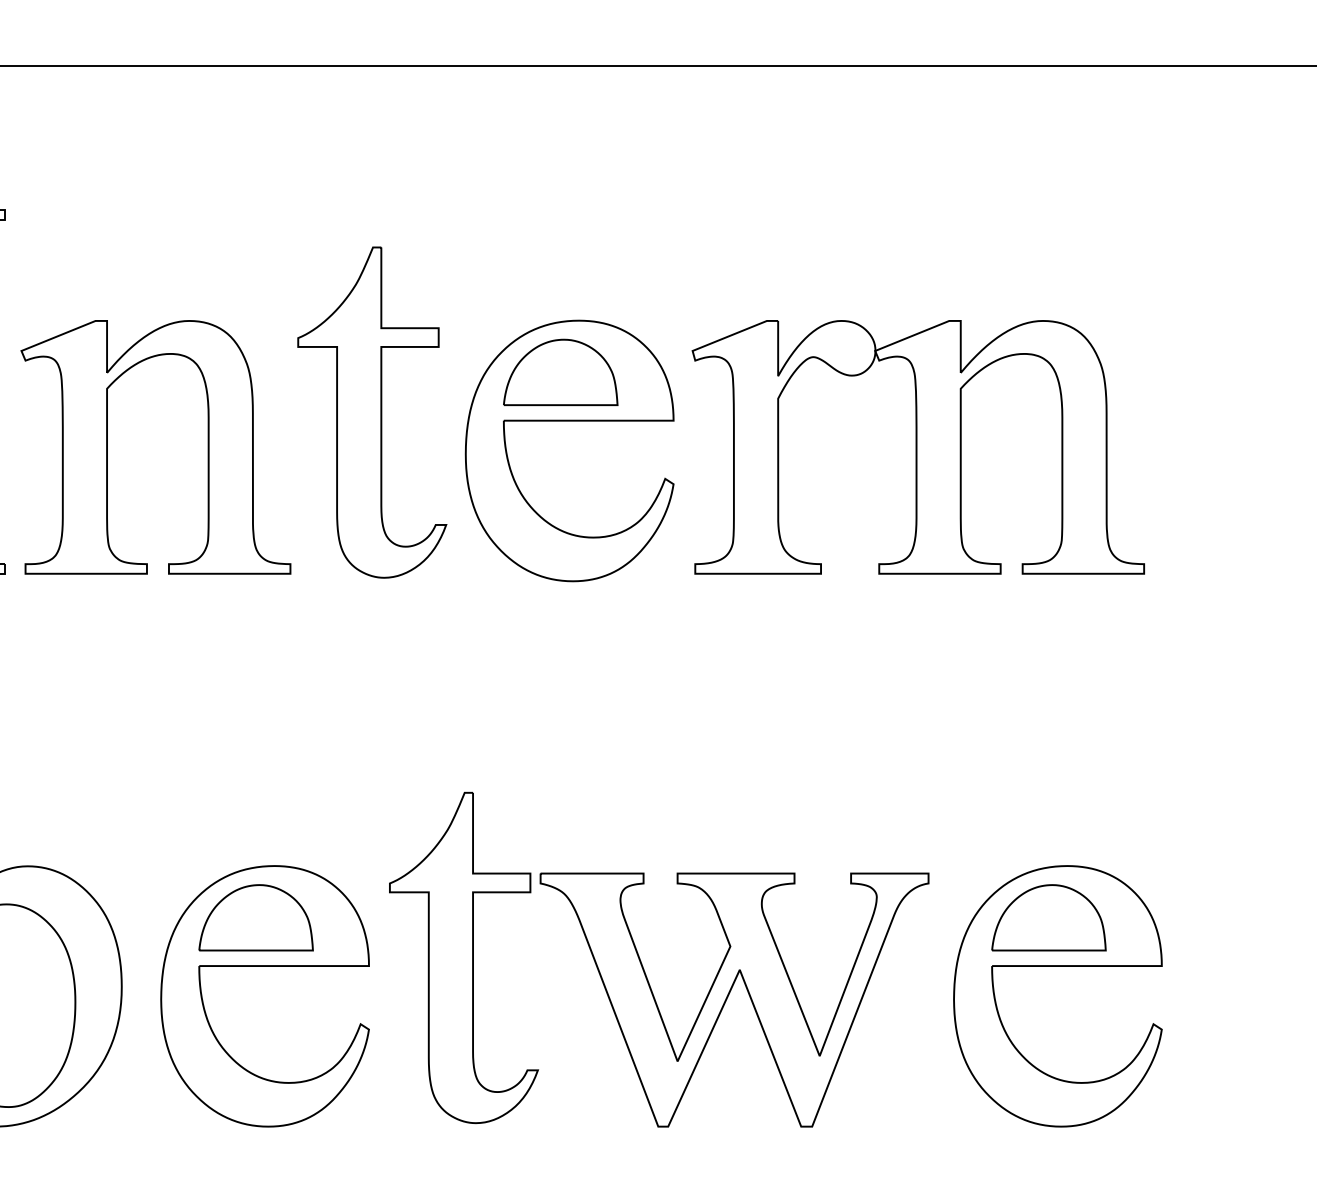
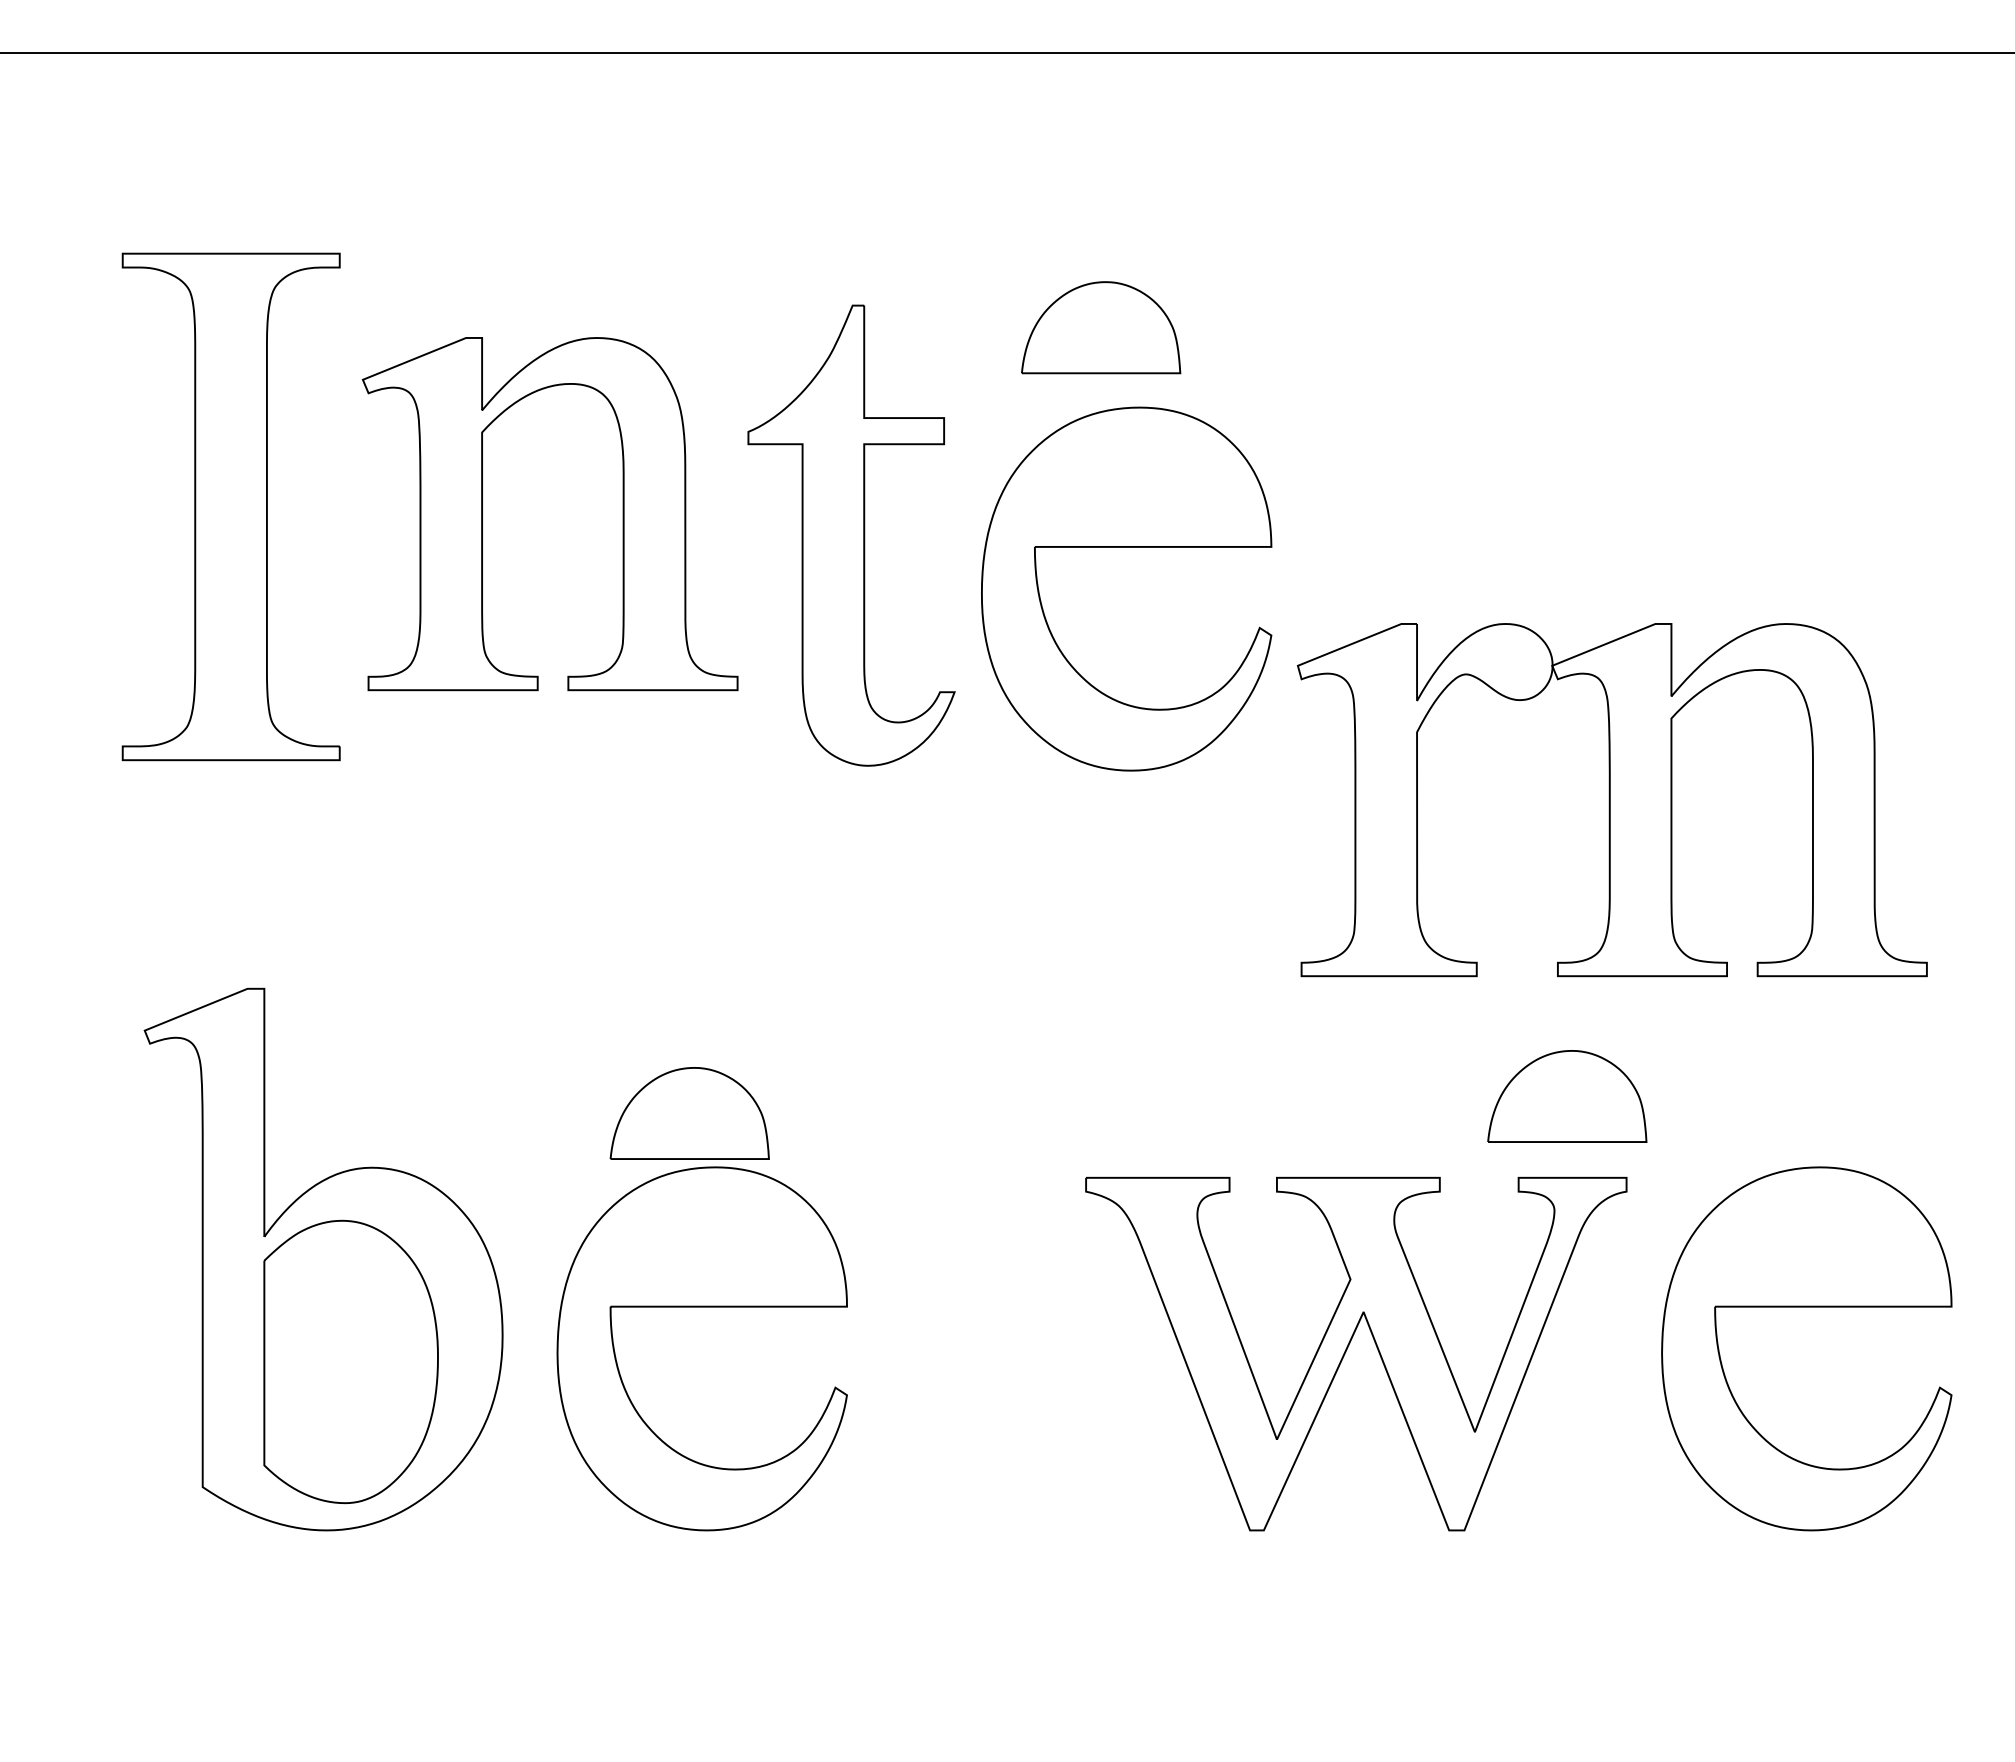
part: (560, 372) -> (1101, 327), moved
part: (107, 447) -> (482, 514), moved
part: (918, 447) -> (1612, 800), moved
part: (255, 917) -> (689, 1113), moved
part: (1049, 917) -> (1567, 1096), moved
part: (464, 958) -> (979, 1295), removed

